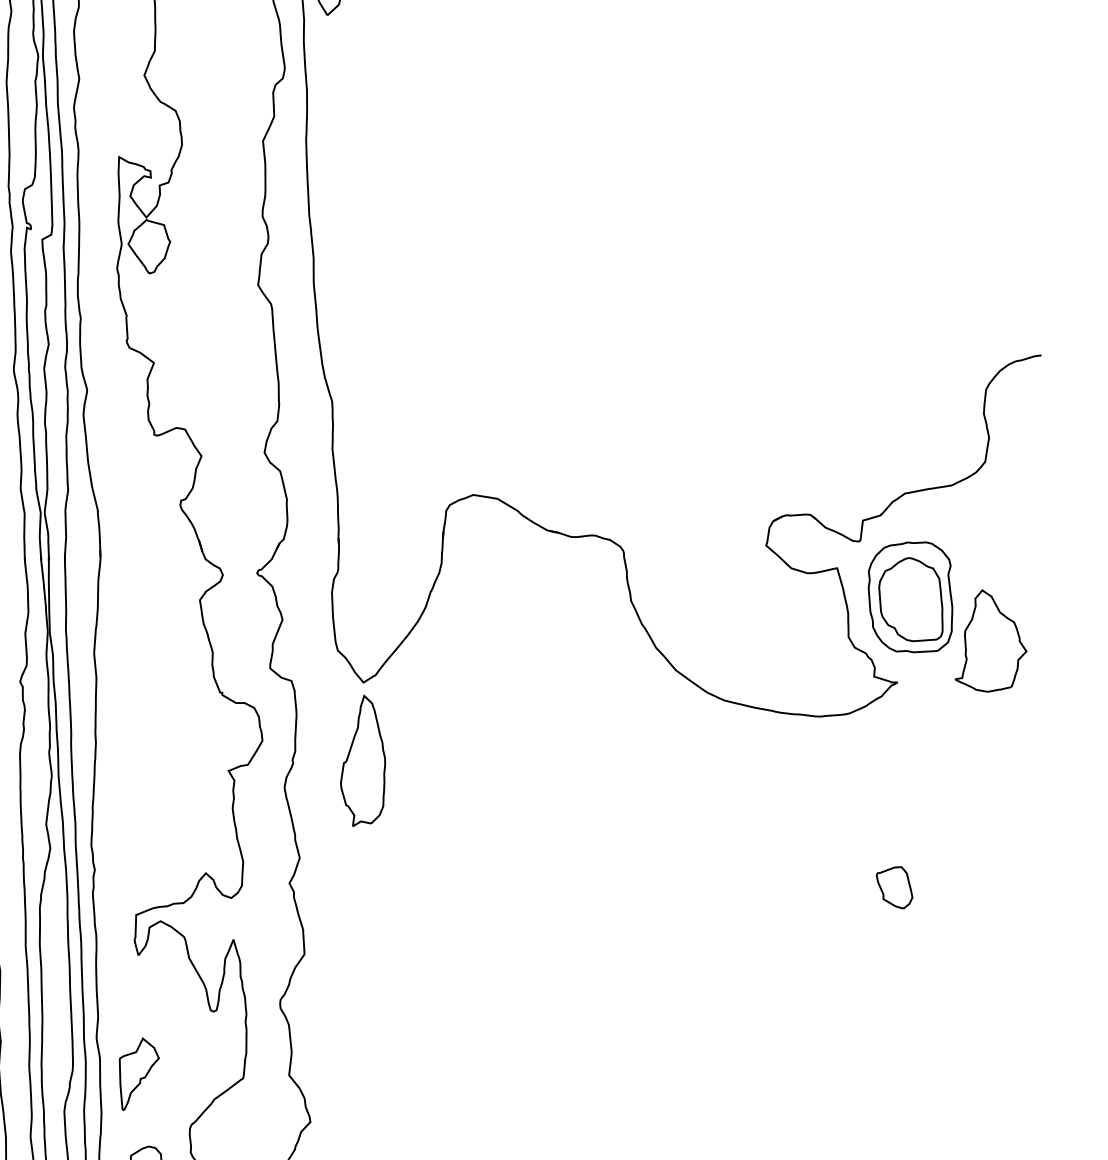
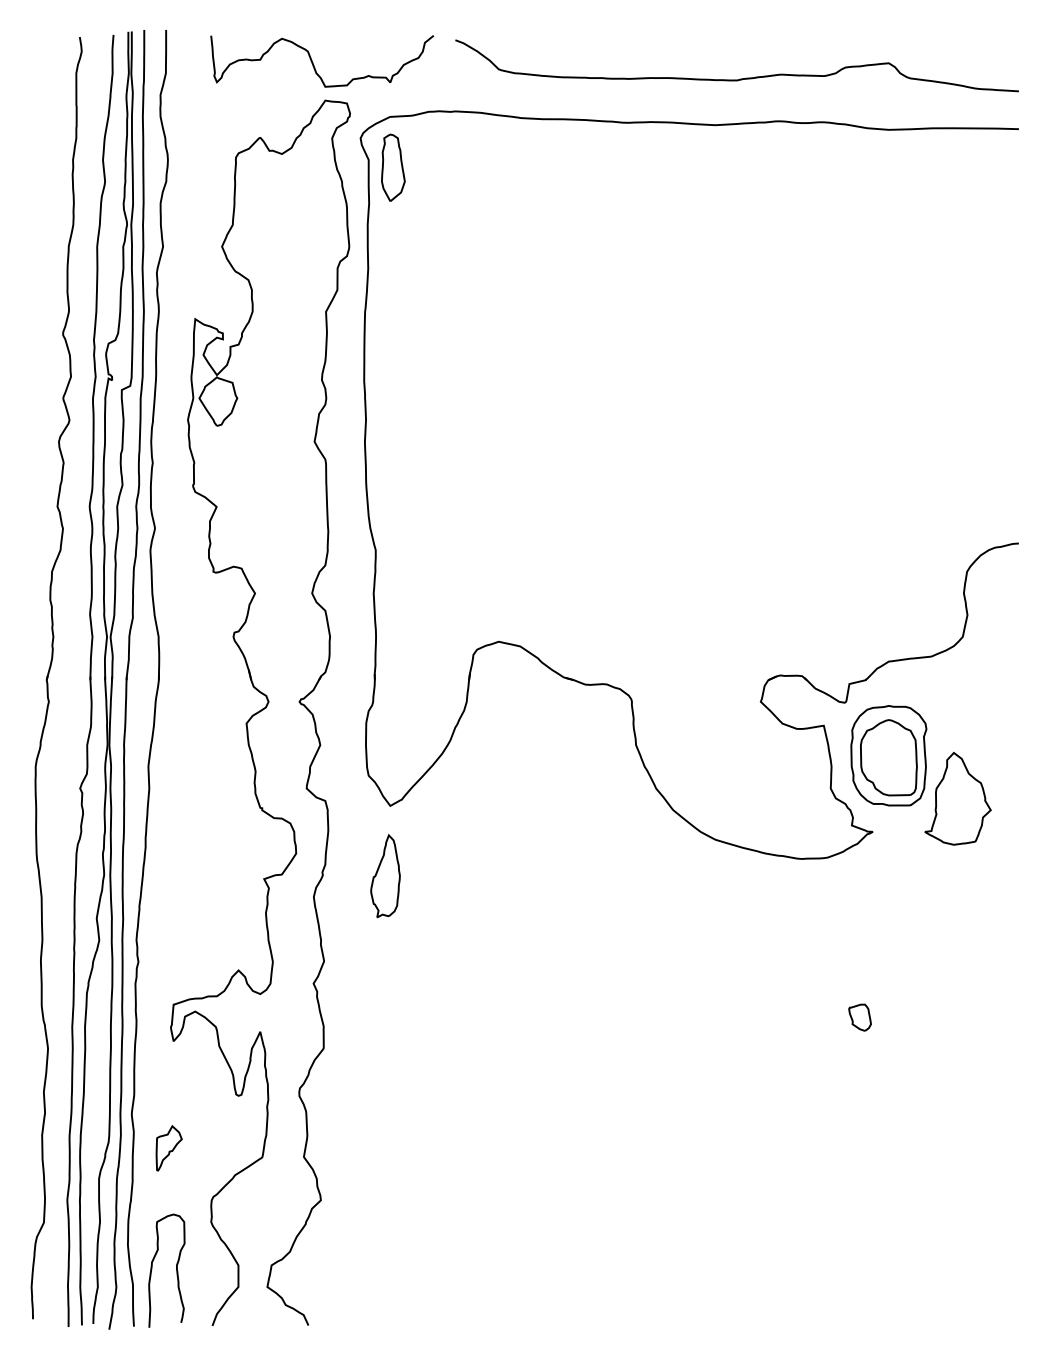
part: (362, 759) -> (385, 875), size x0.7
part: (893, 888) -> (859, 1017), size x0.7
part: (140, 1073) -> (169, 1148), size x0.7

